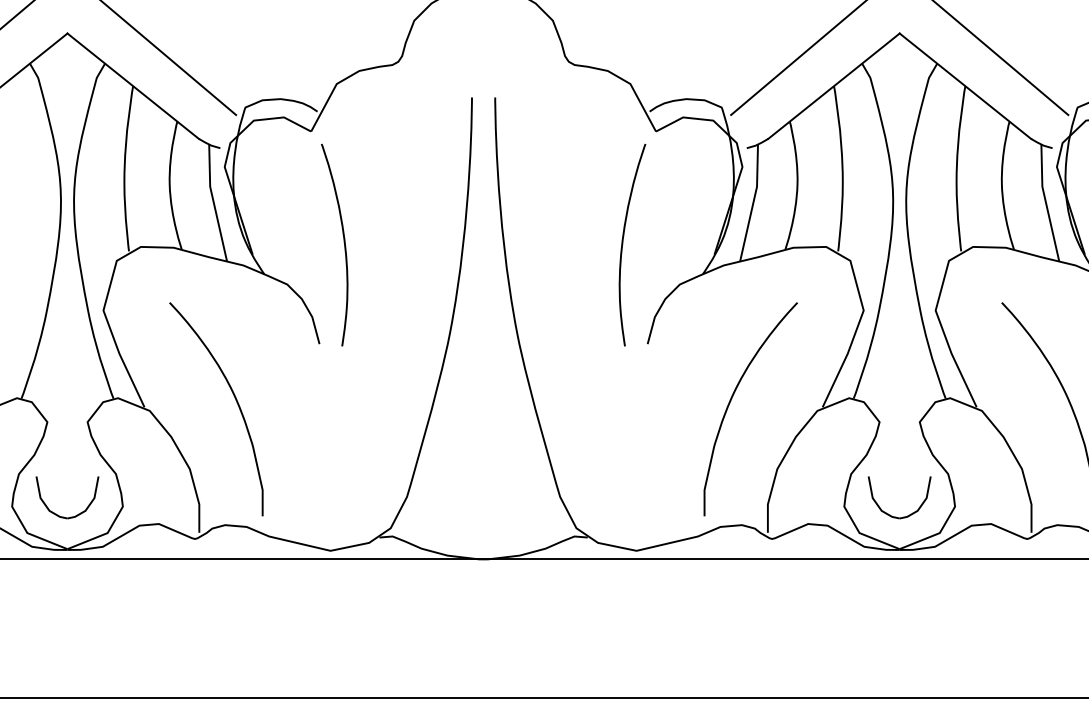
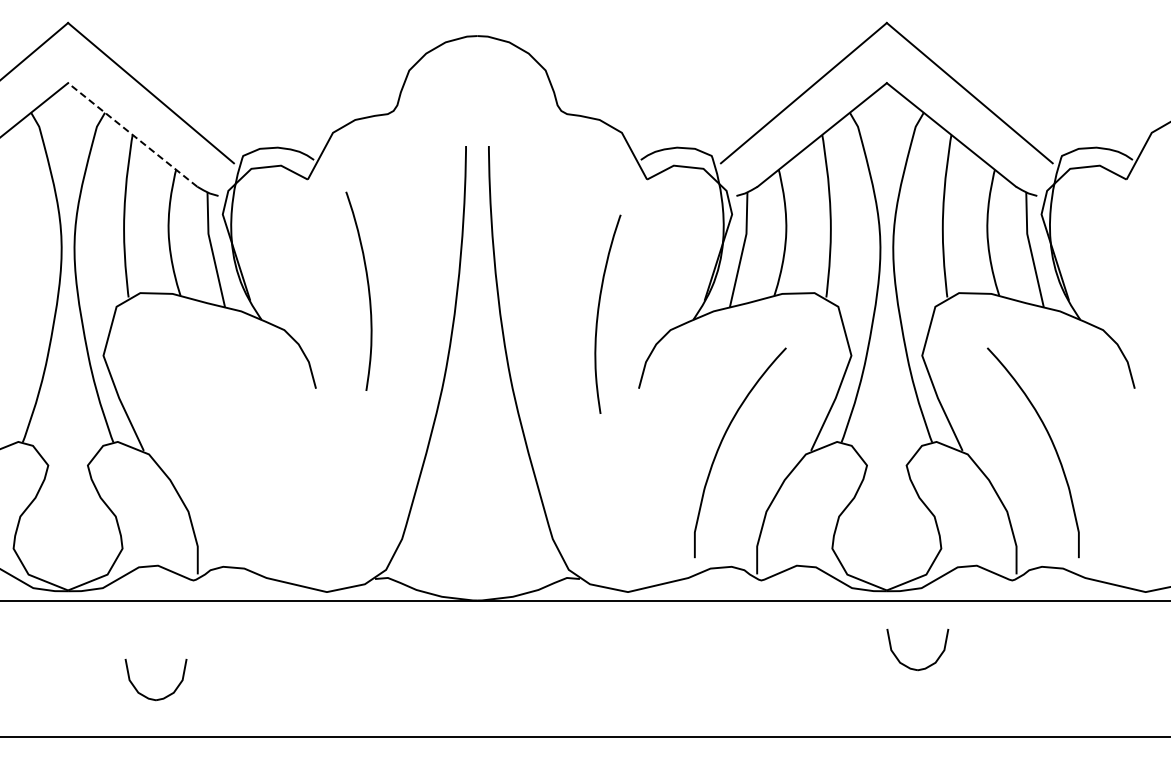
line: (132, 85) -> (132, 134), solid -> dashed
curve: (343, 241) -> (367, 287), moved
curve: (623, 241) -> (599, 310), moved
curve: (234, 398) -> (232, 442), removed
part: (889, 513) -> (907, 665), moved
part: (58, 514) -> (147, 696), moved

